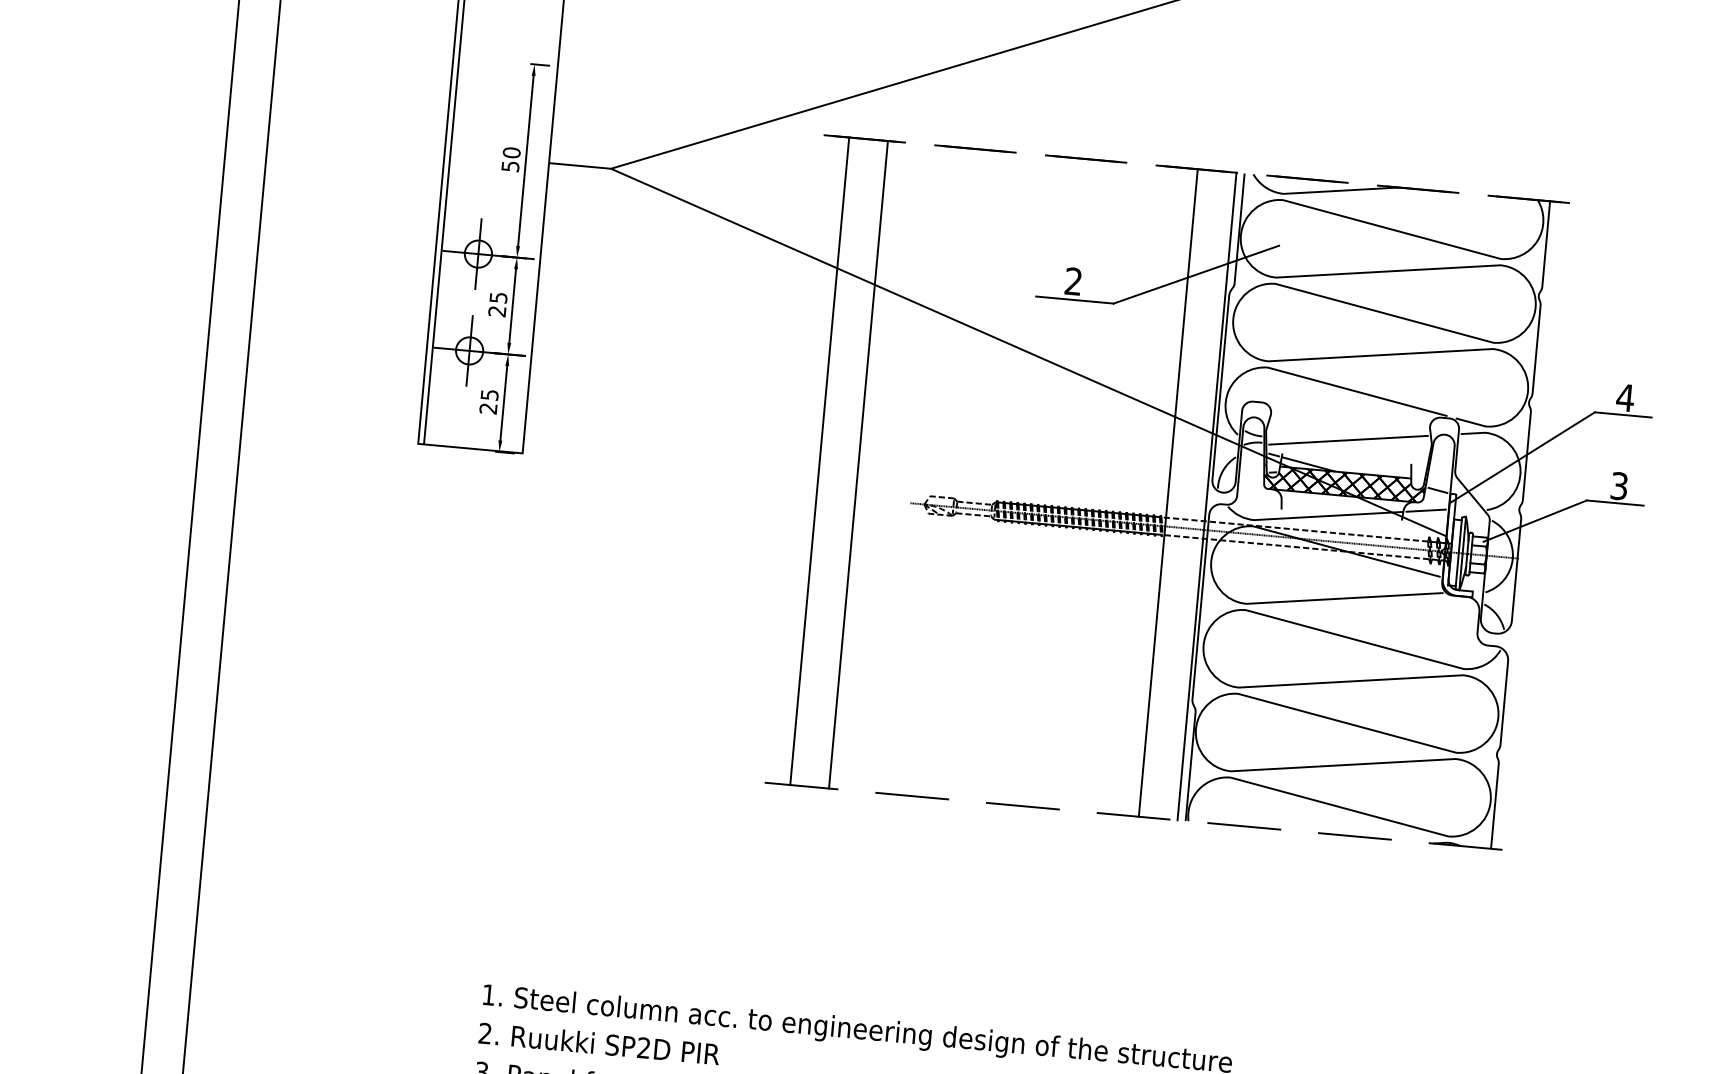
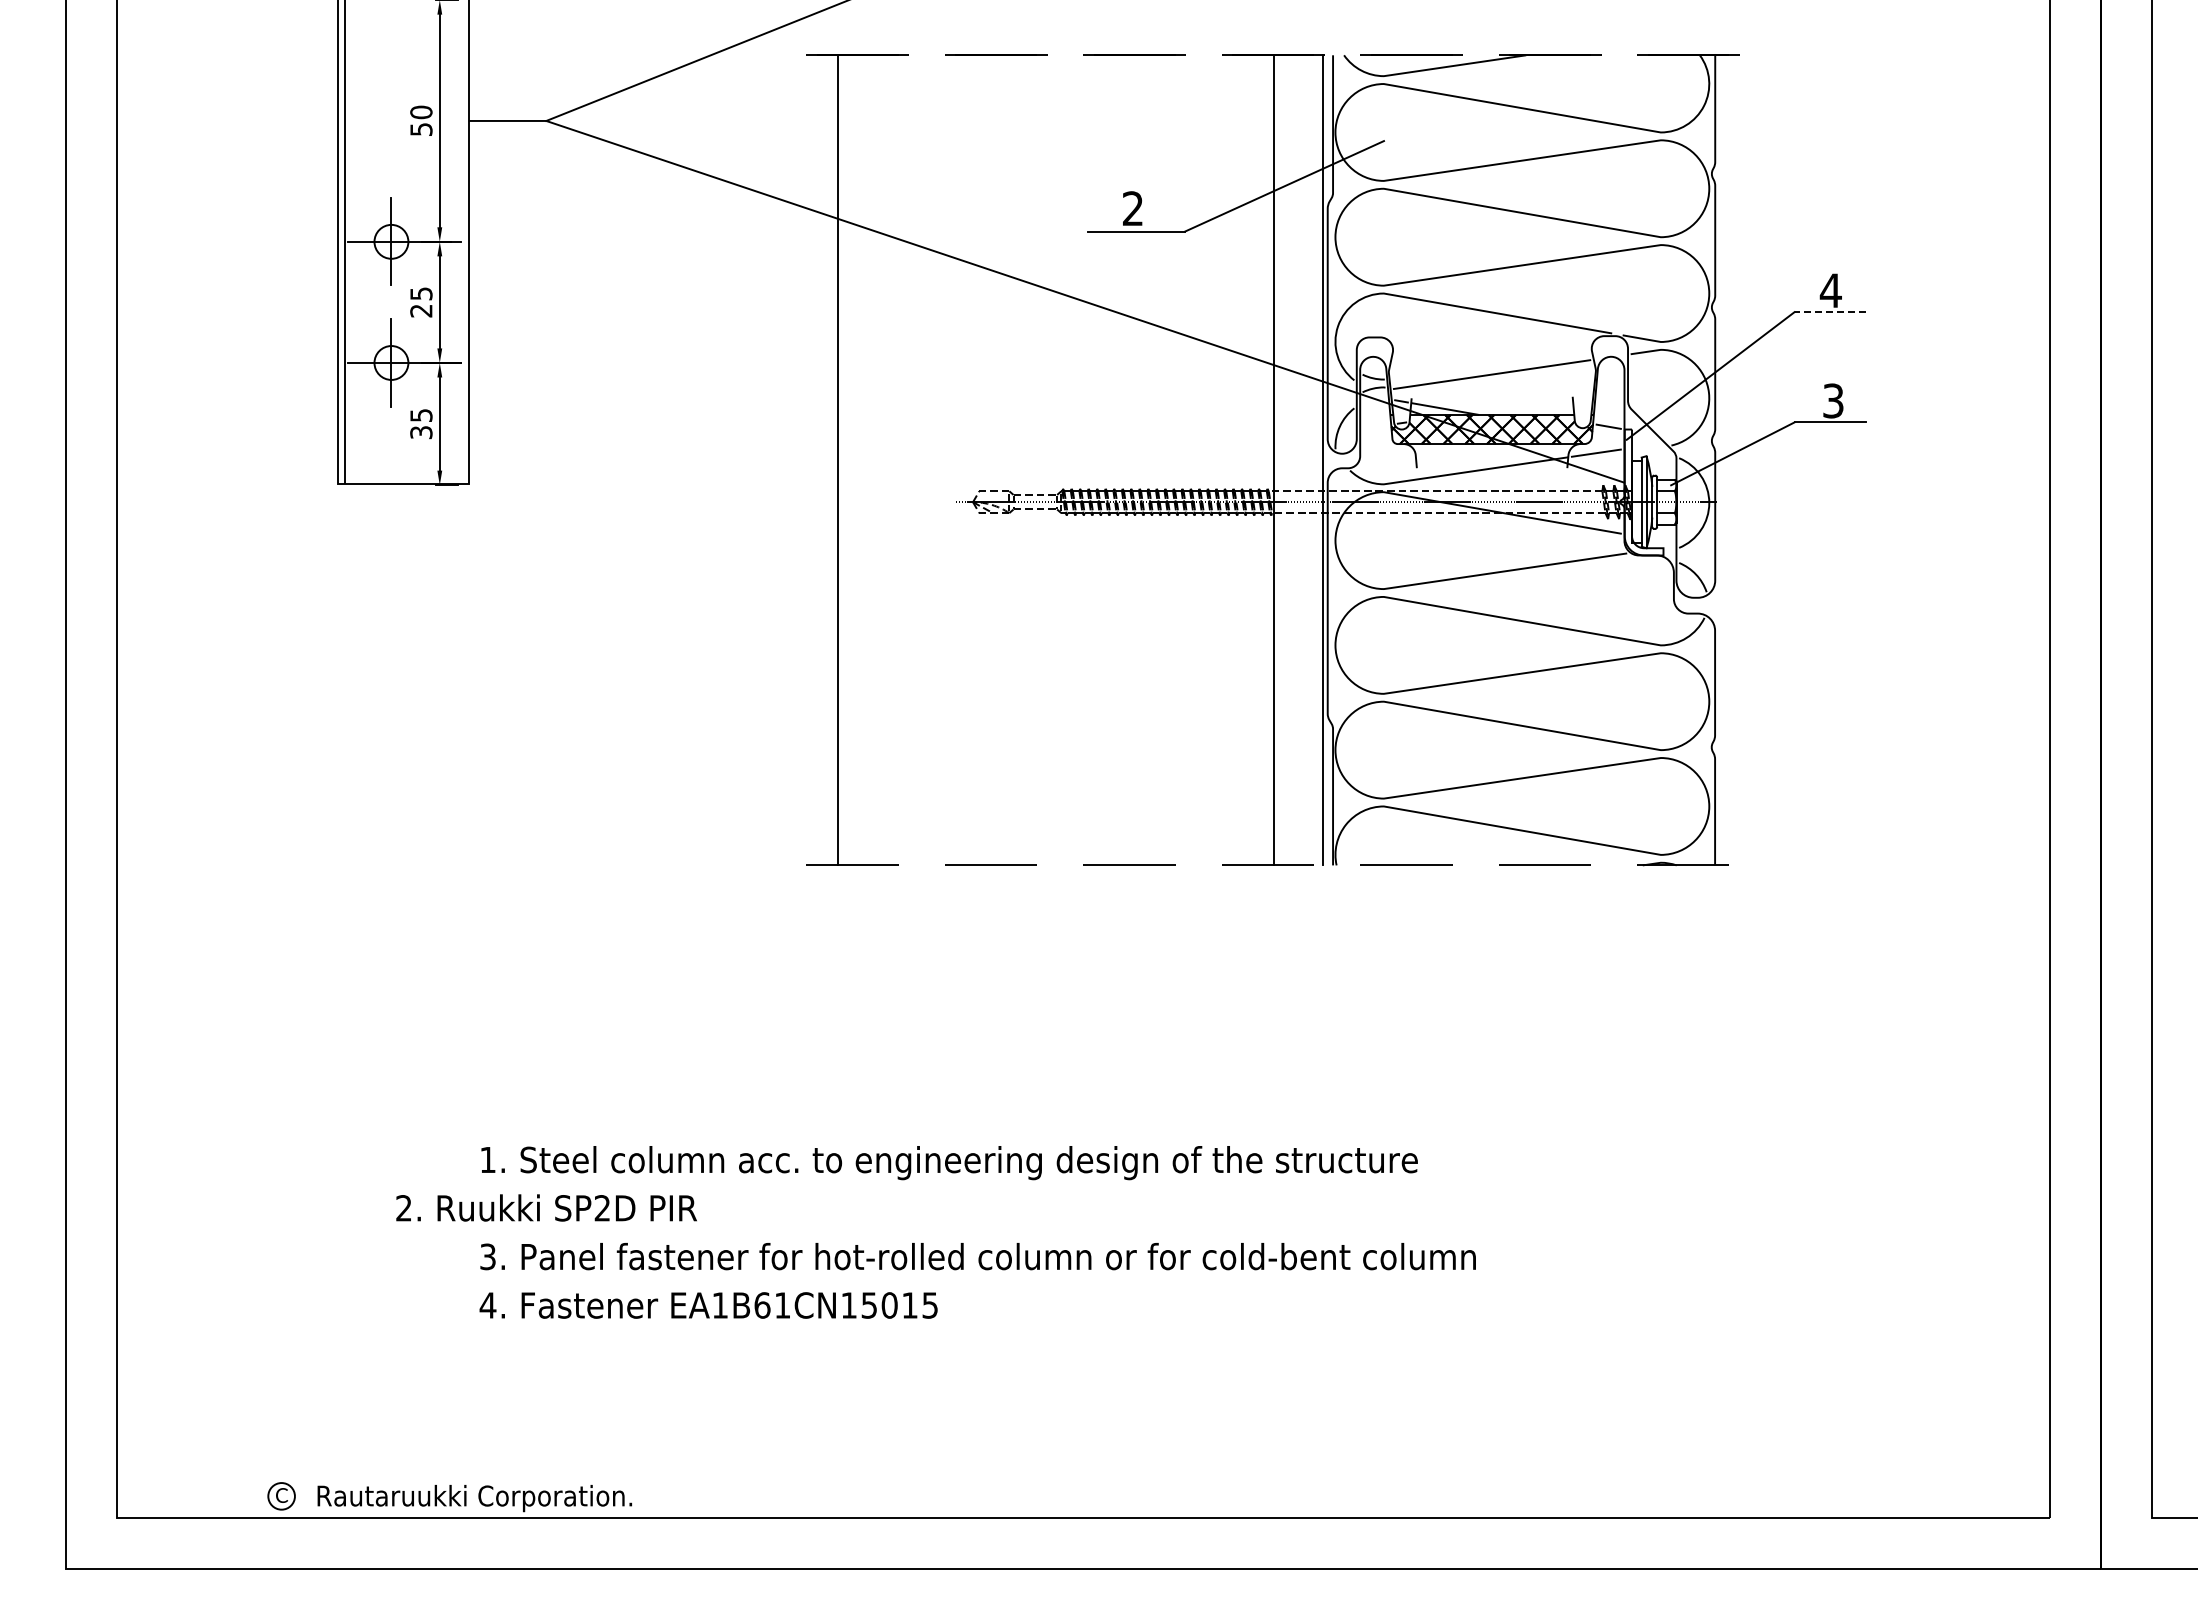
text: (488, 408) -> (421, 432), 25 -> 35
line: (1623, 415) -> (1830, 312), solid -> dashed
line: (858, 464) -> (886, 460), removed
text: (599, 1043) -> (546, 1207), moved

